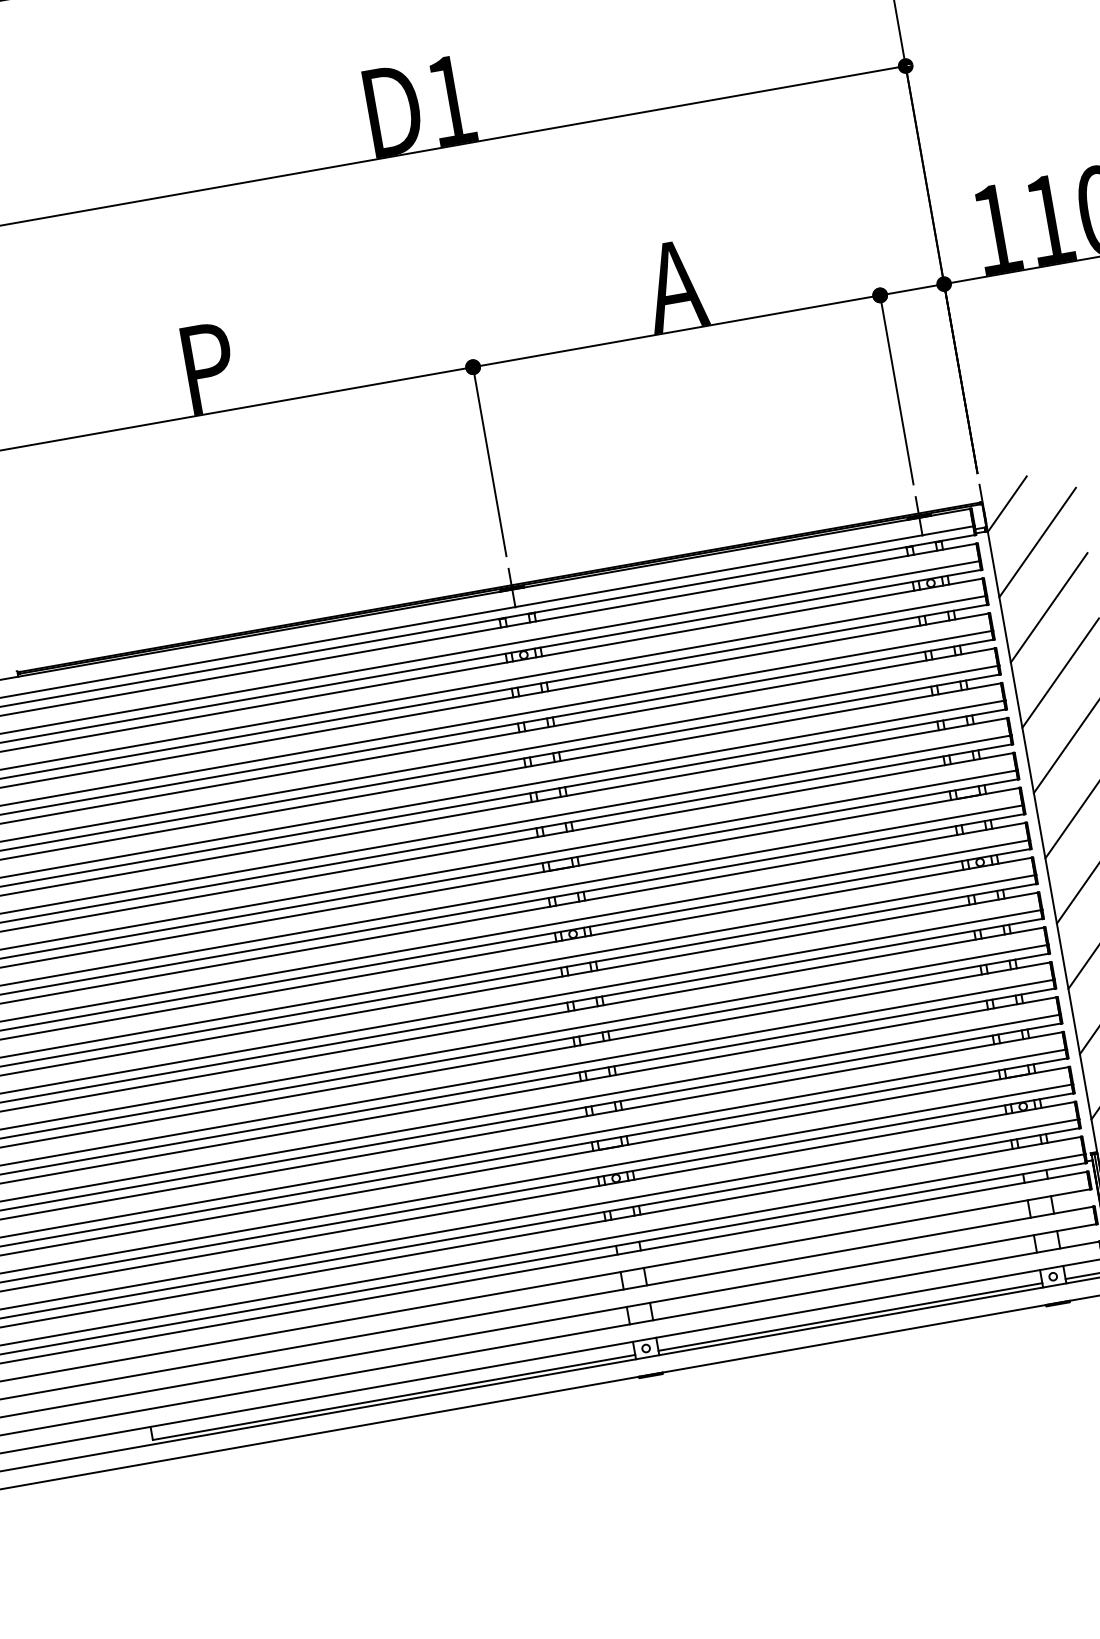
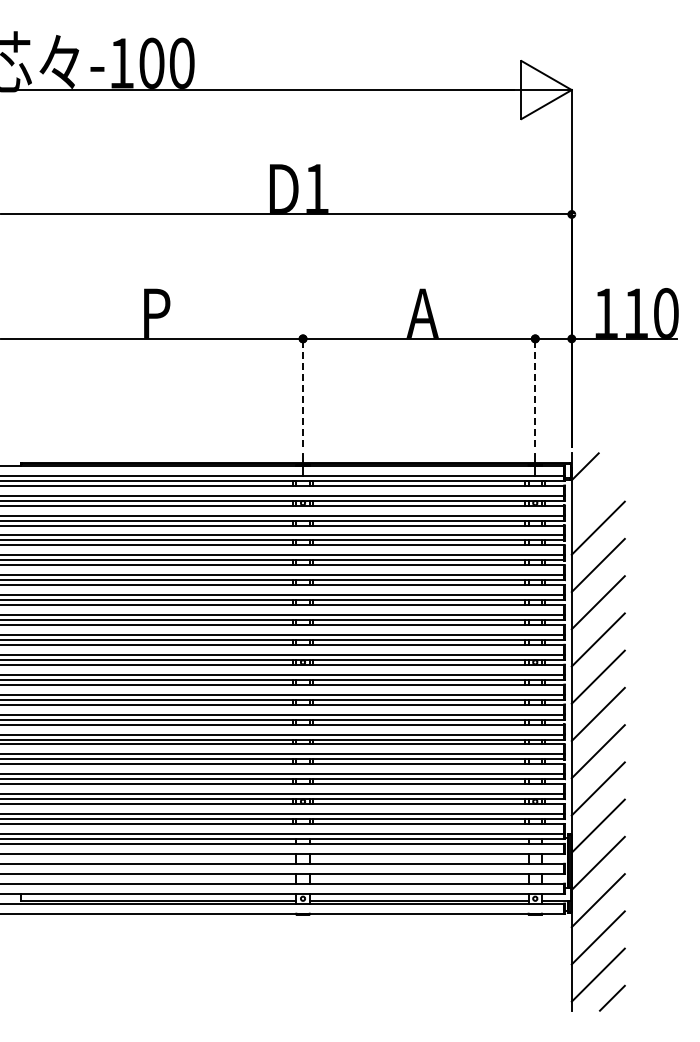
line: (897, 389) -> (535, 392), solid -> dashed
line: (490, 461) -> (303, 392), solid -> dashed
line: (1036, 541) -> (597, 490), removed

